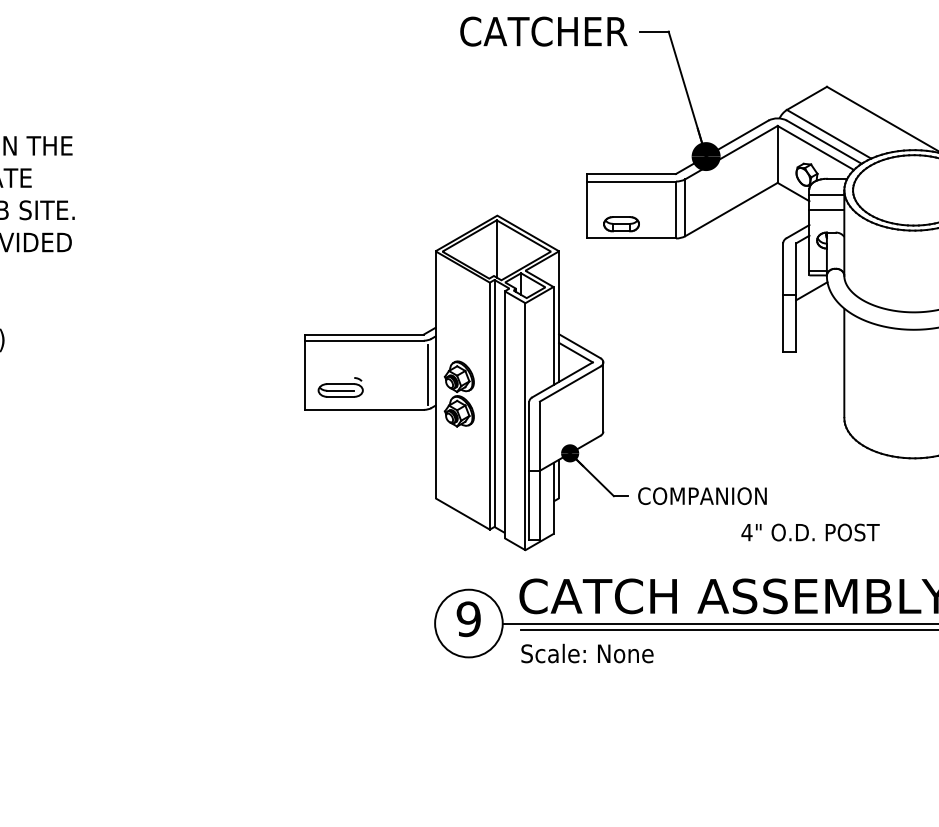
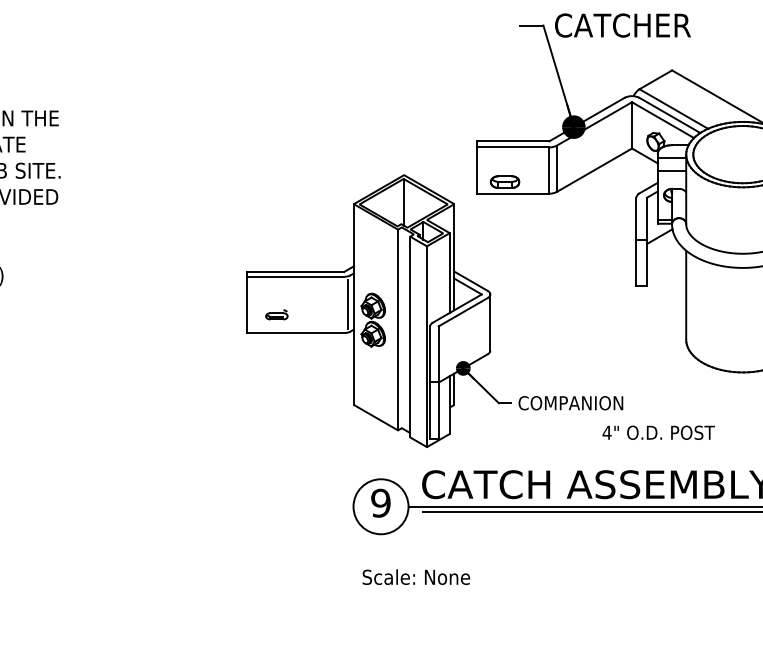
text: (543, 31) -> (622, 25), moved
part: (340, 387) -> (276, 314), size x0.6
line: (494, 403) -> (401, 327), removed
text: (587, 652) -> (416, 576), moved

